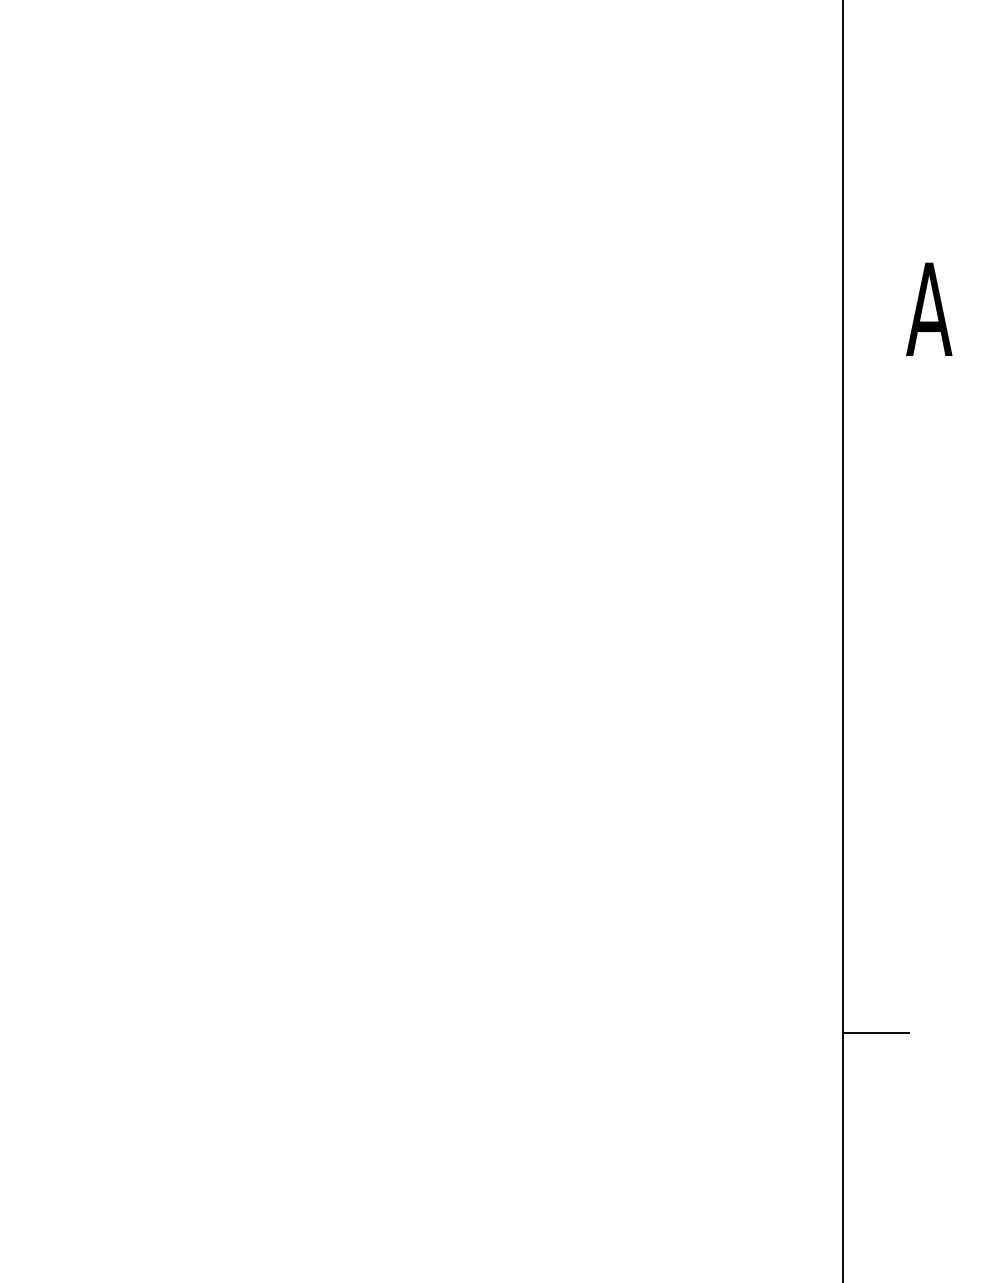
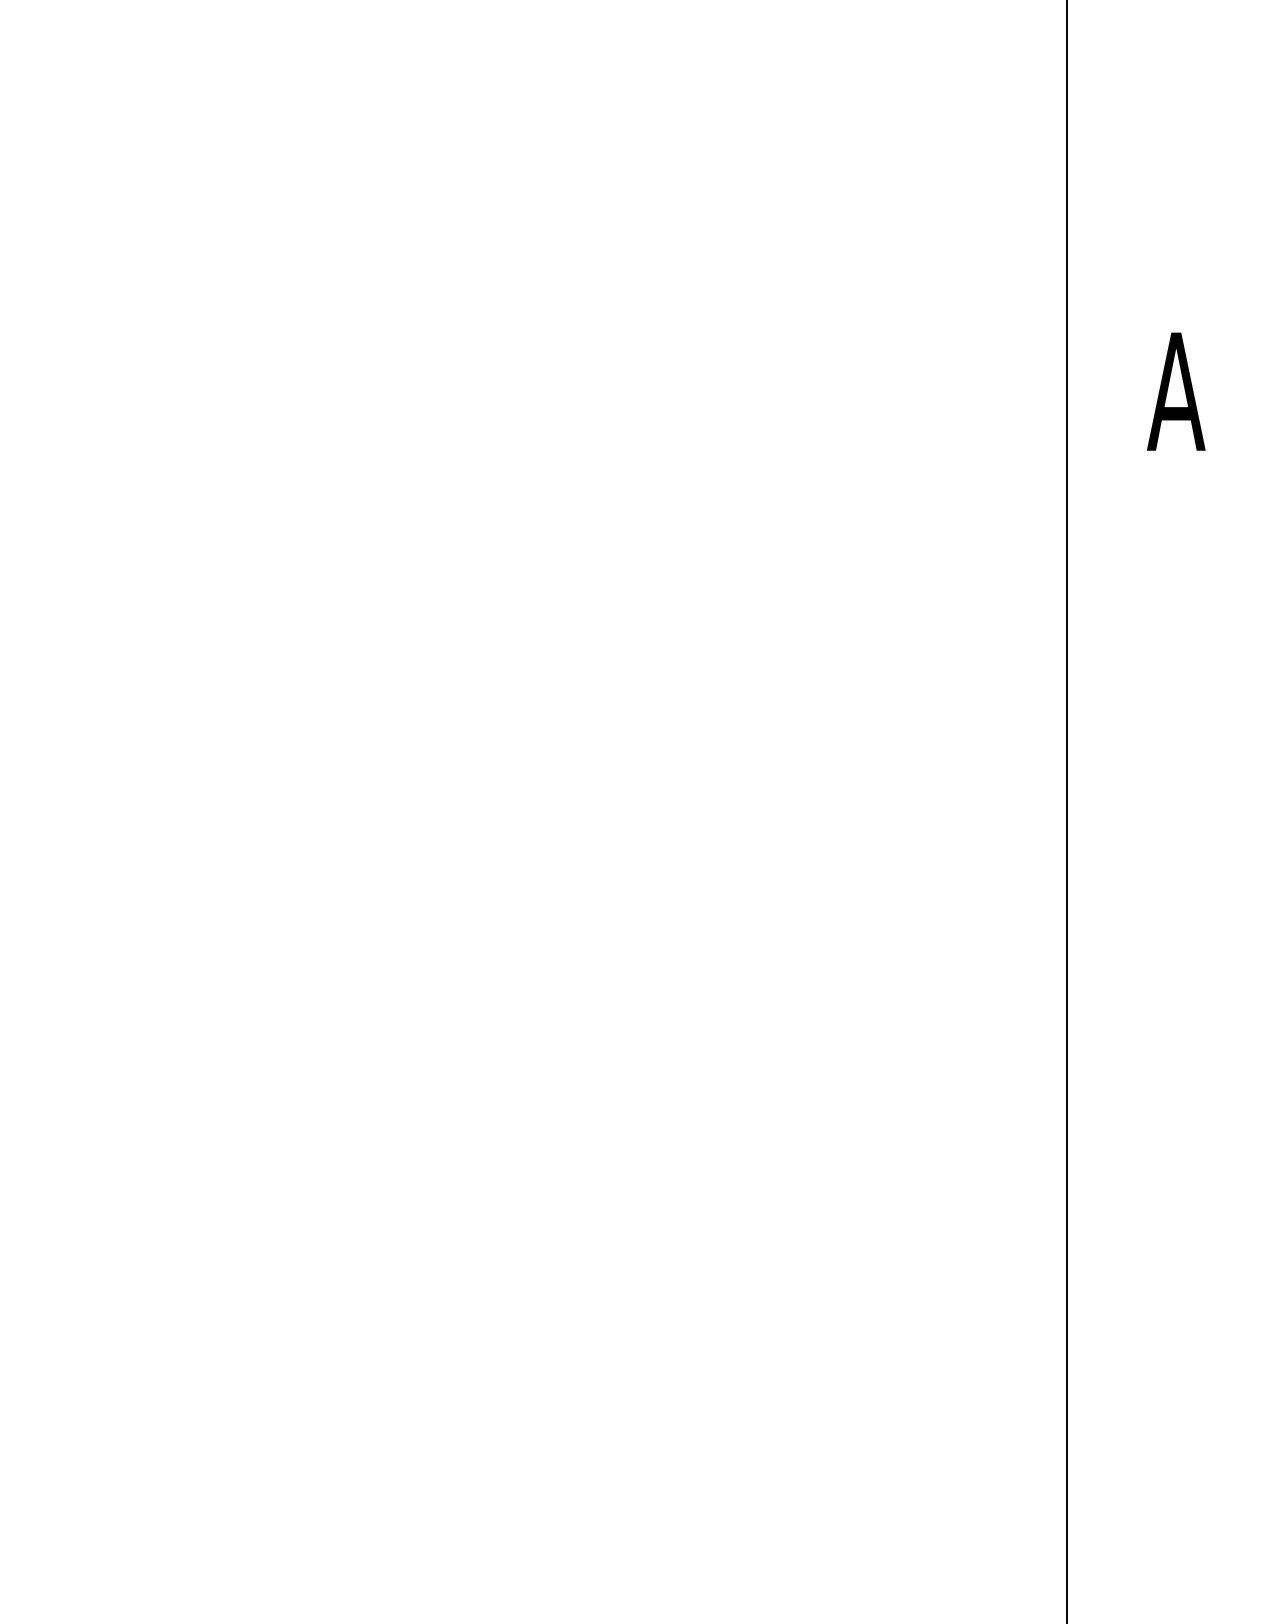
line: (876, 1033) -> (1109, 1307), removed

